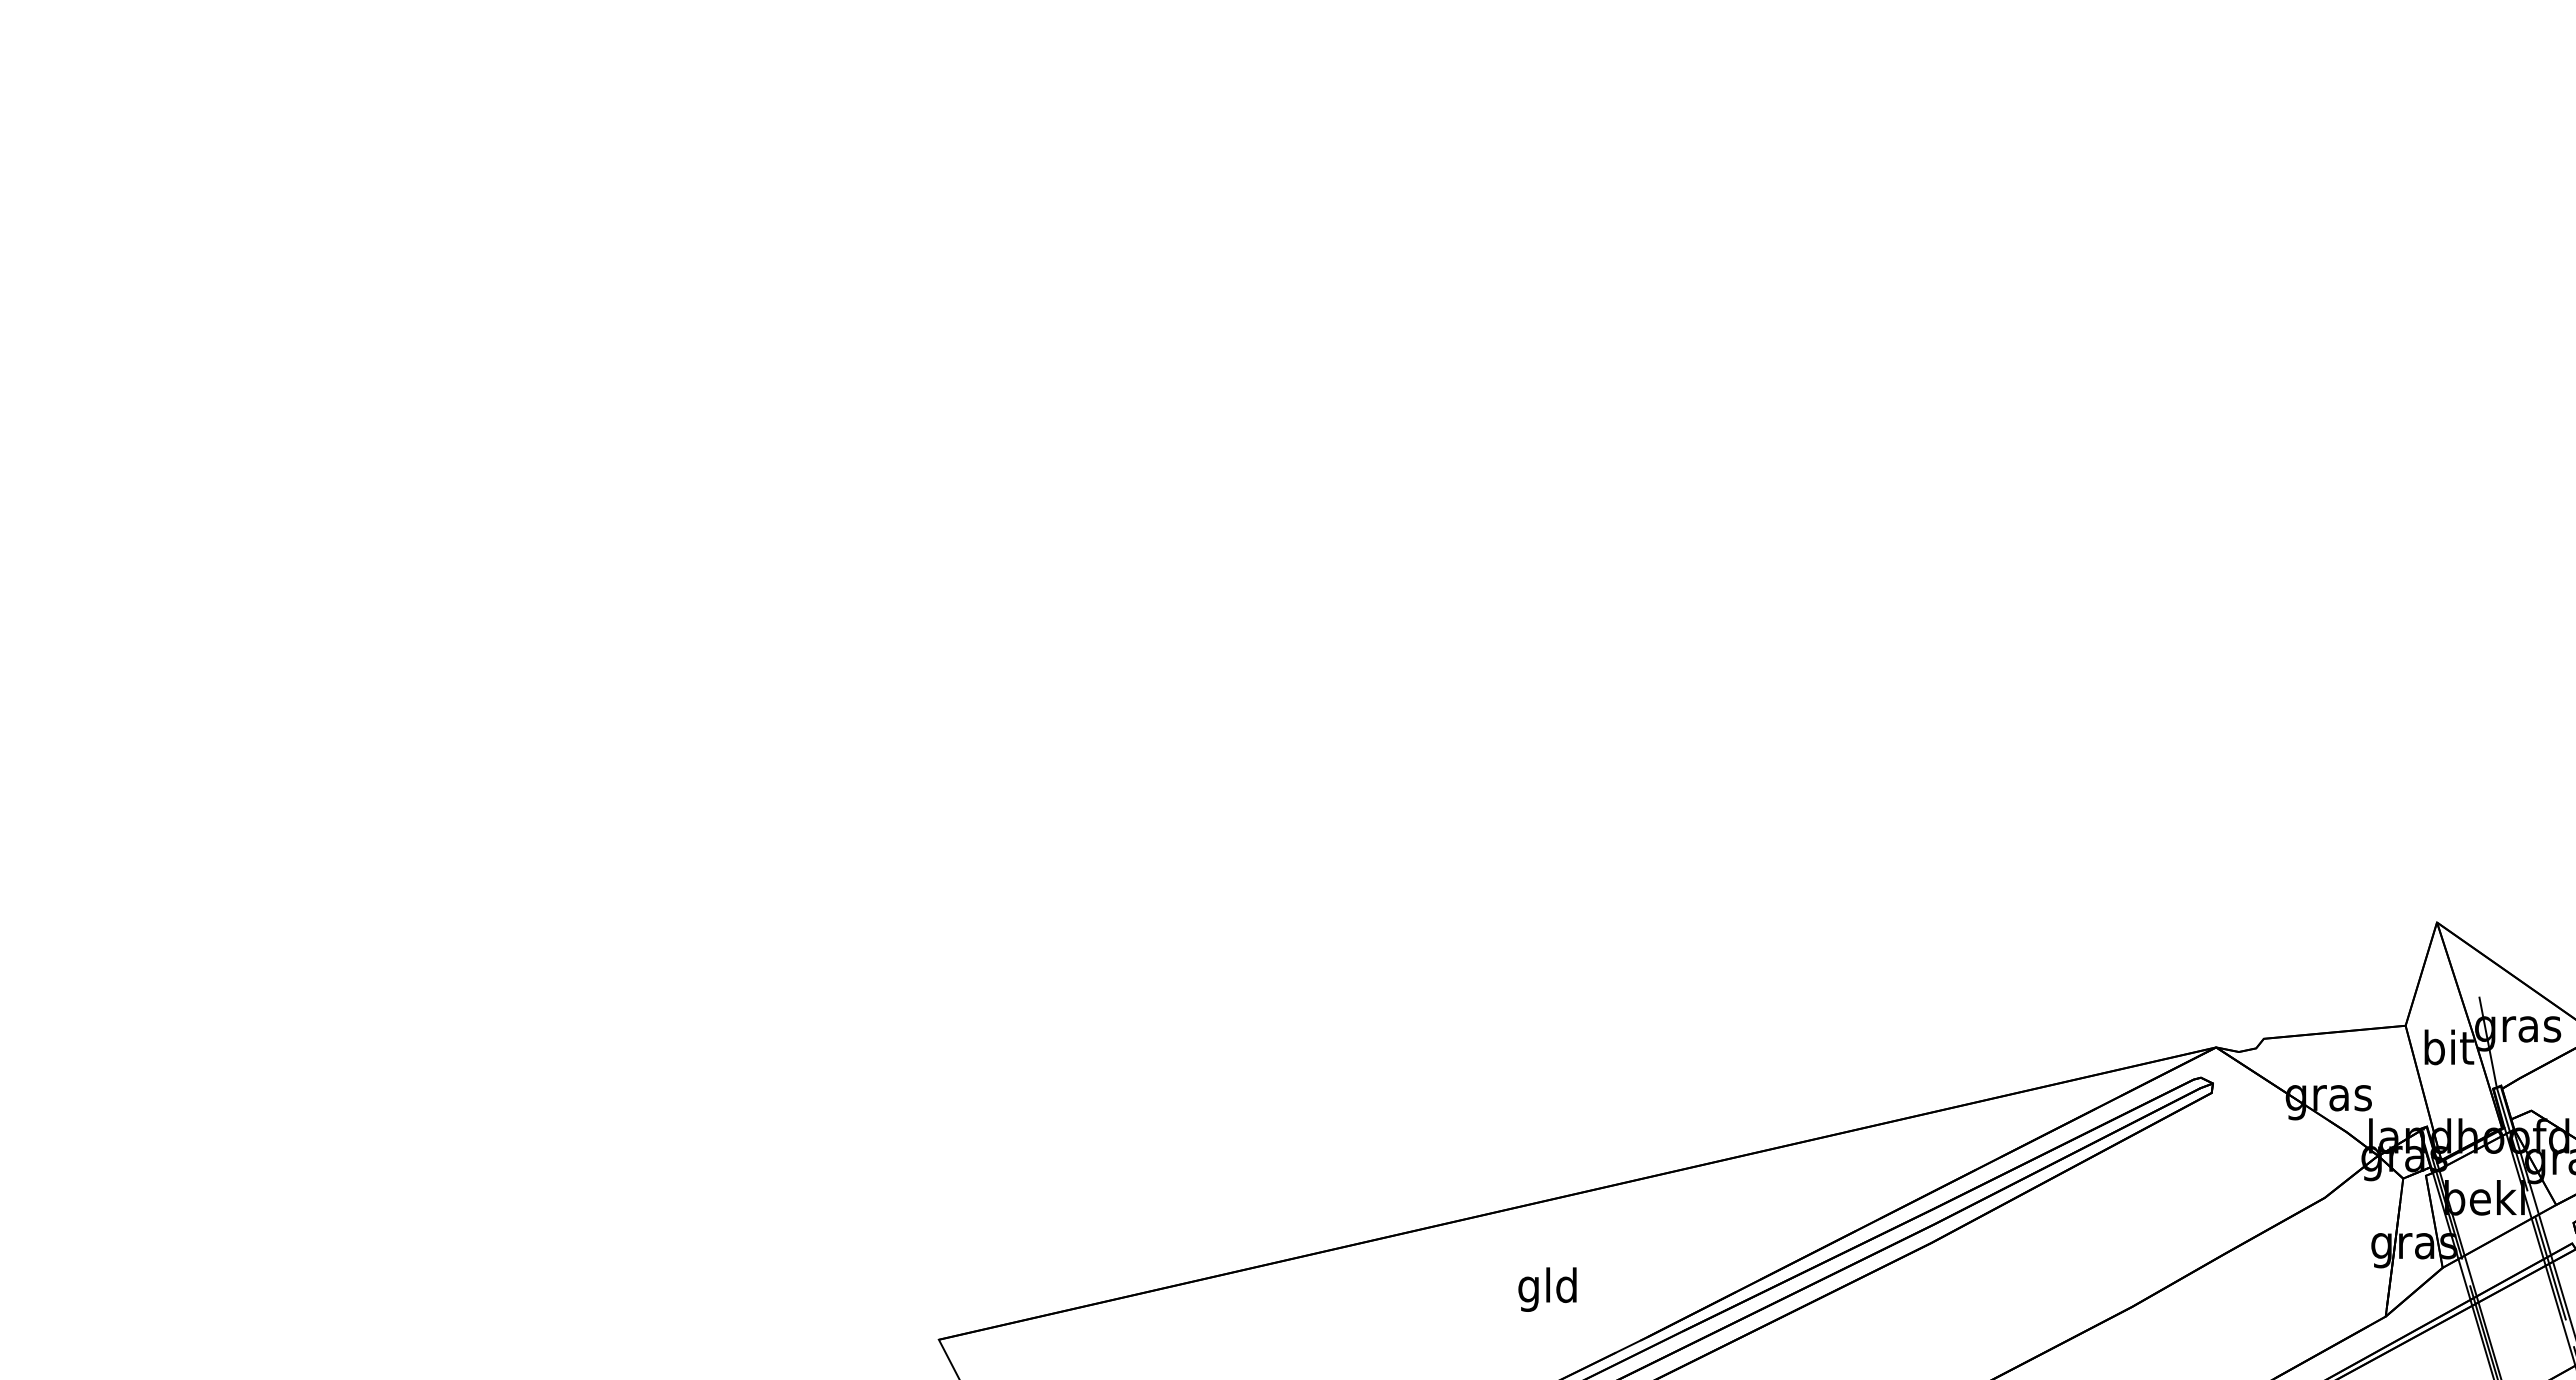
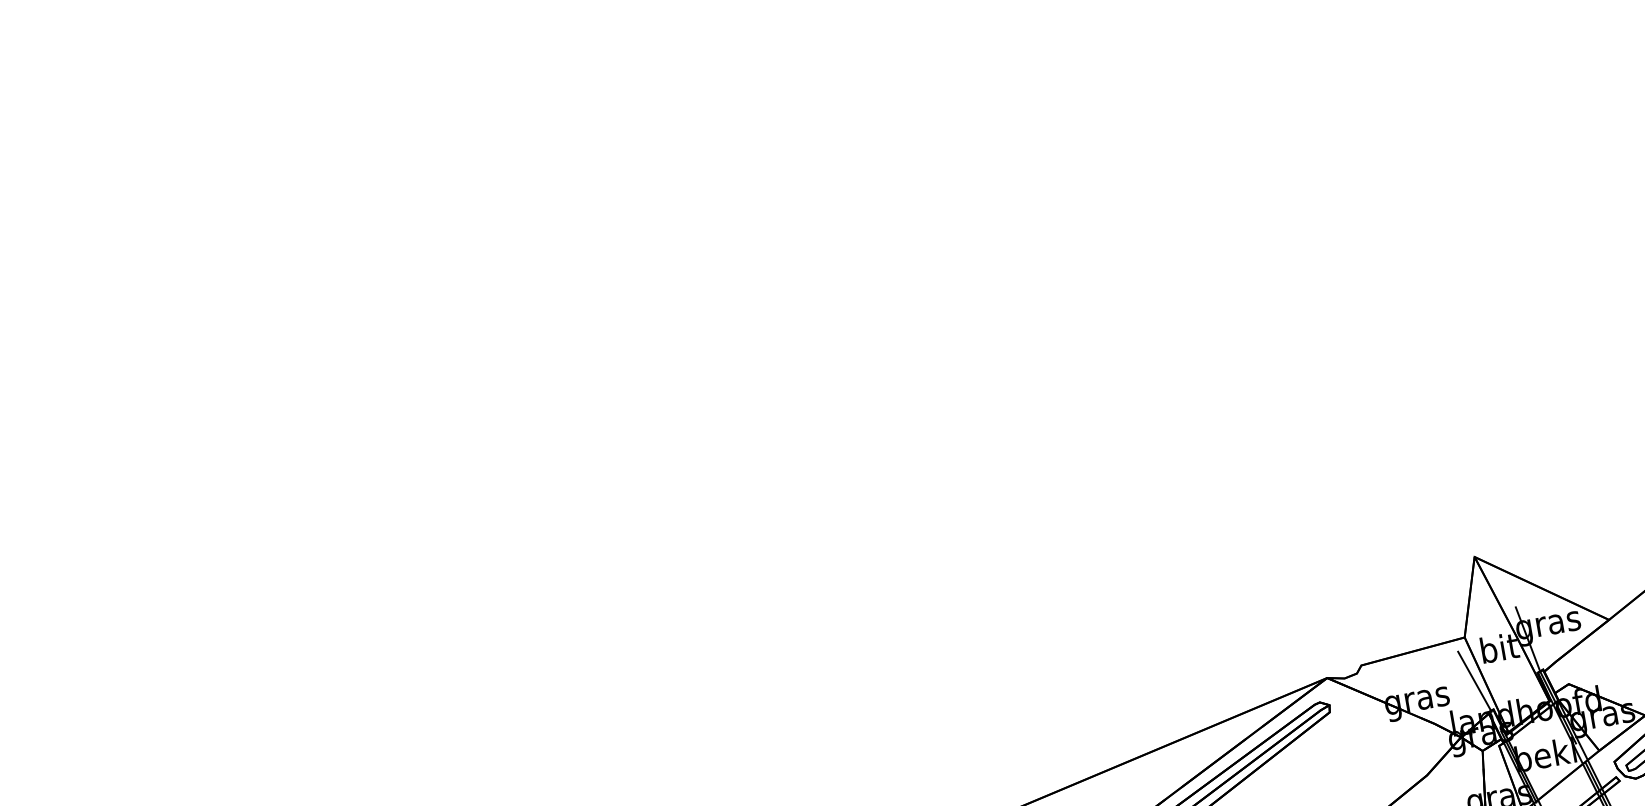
line: (2408, 1084) -> (1474, 680), added

